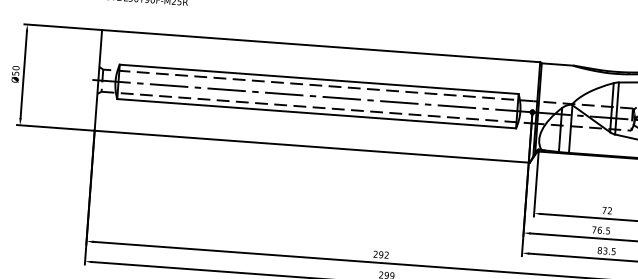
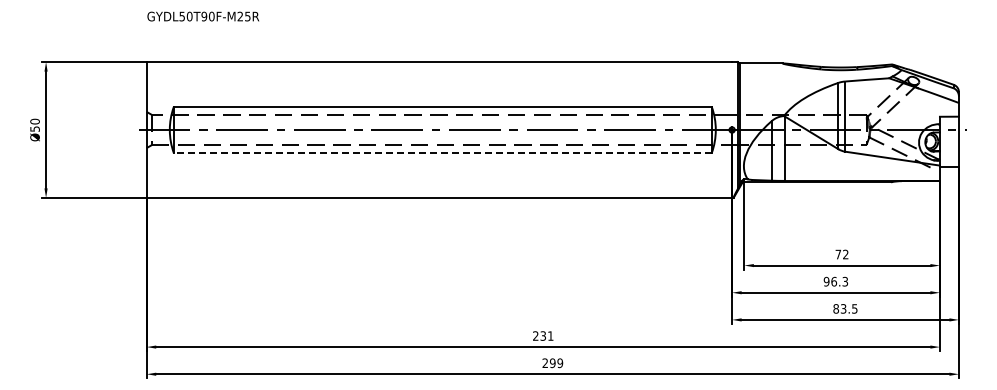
line: (316, 113) -> (442, 153), solid -> dashed
text: (600, 230) -> (835, 281), 76.5 -> 96.3
text: (383, 254) -> (546, 335), 292 -> 231

